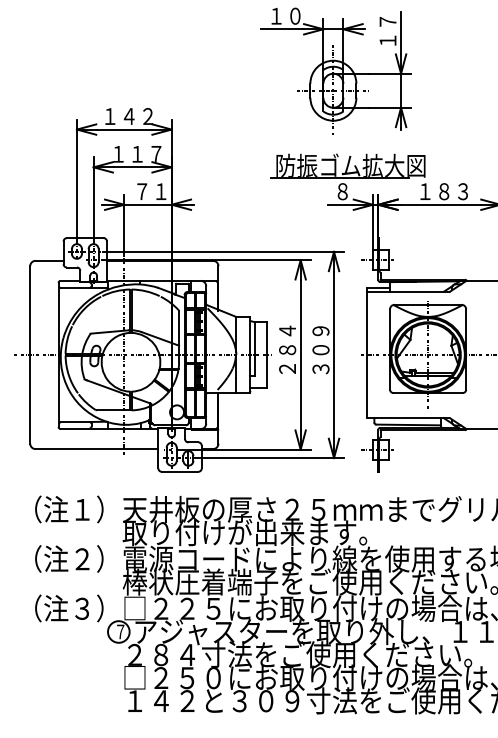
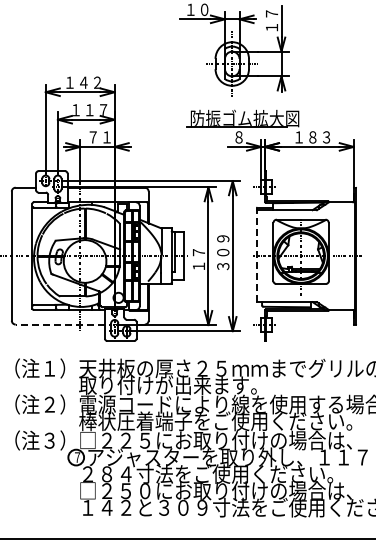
text: (286, 348) -> (198, 251), ２８４ -> １７
line: (366, 352) -> (256, 254), solid -> dashed
line: (97, 448) -> (60, 324), solid -> dashed

